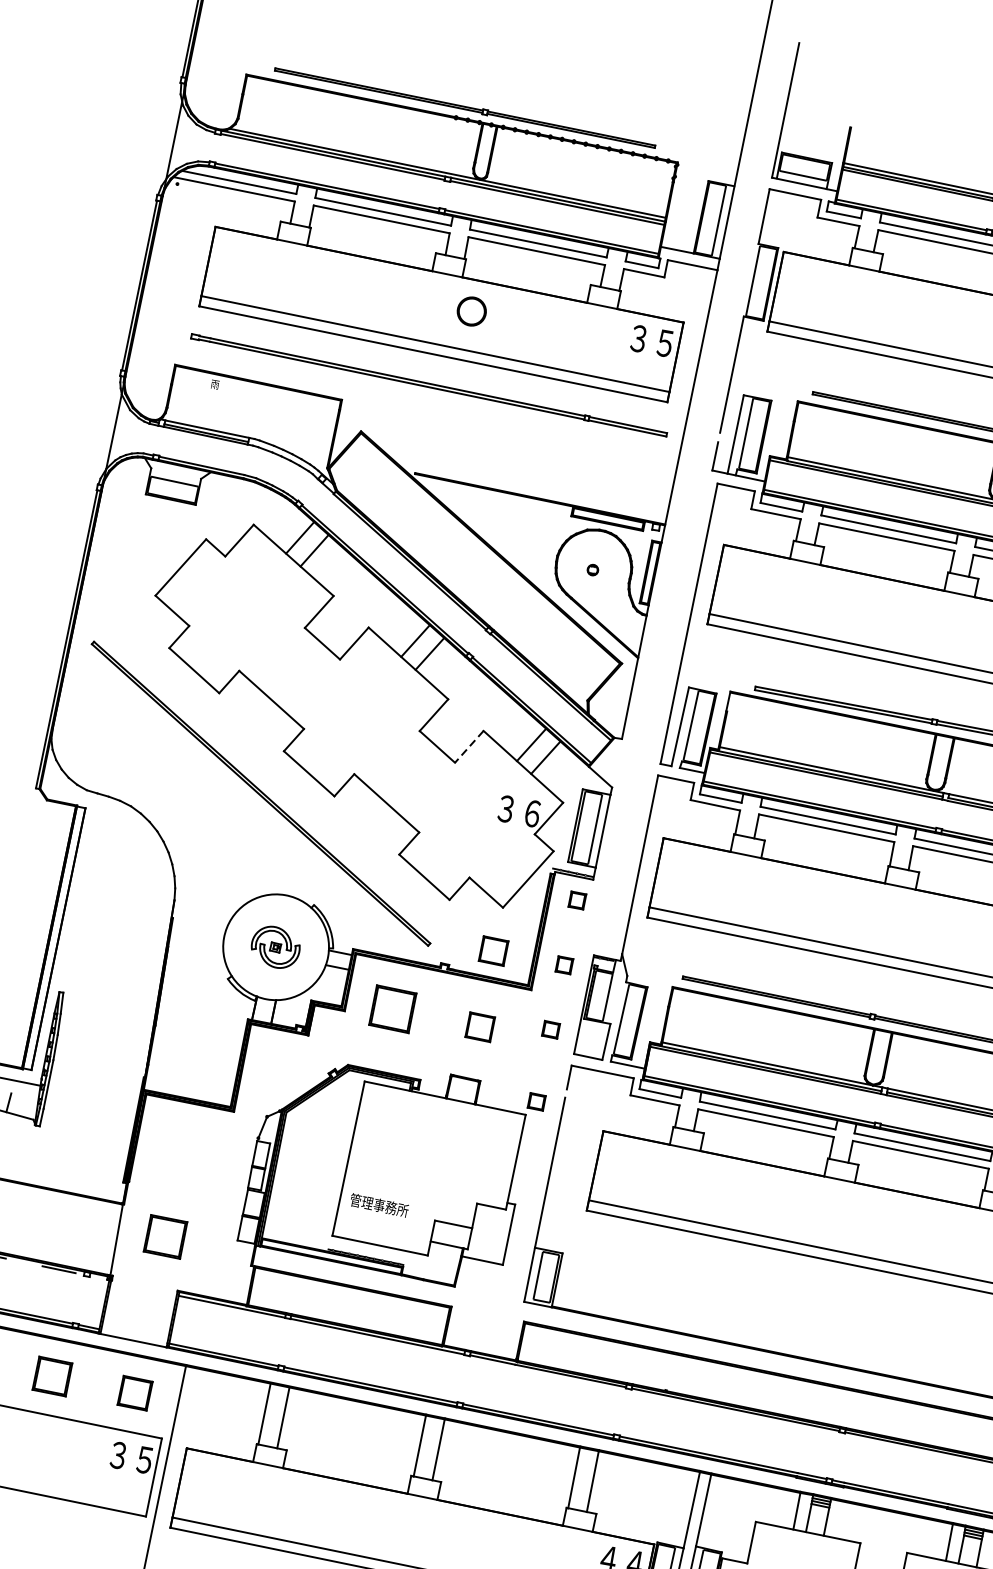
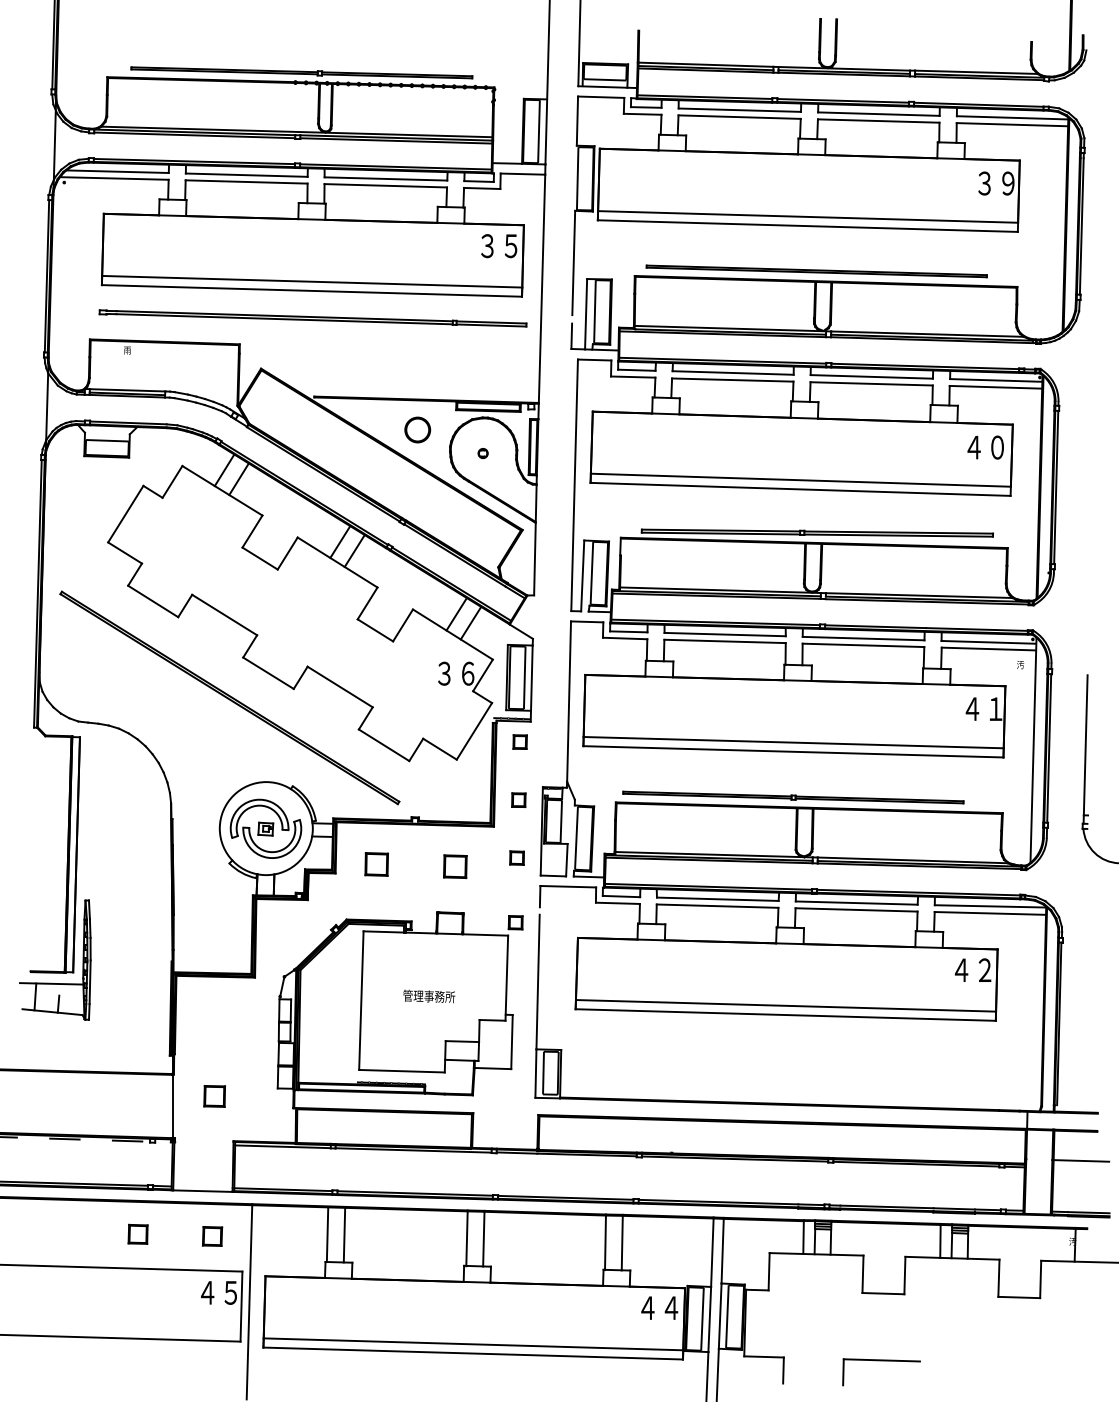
part: (471, 310) -> (417, 429), moved
line: (469, 746) -> (403, 625), dashed -> solid
part: (275, 947) -> (265, 828), size x1.67
part: (493, 950) -> (455, 798), removed
part: (392, 1009) -> (376, 864), size x0.62
text: (379, 1205) -> (429, 996), moved
part: (165, 1236) -> (214, 1096), size x0.62
part: (51, 1375) -> (137, 1233), size x0.62
part: (135, 1393) -> (212, 1236), size x0.71
text: (118, 1455) -> (207, 1292), ３５ -> ４５

